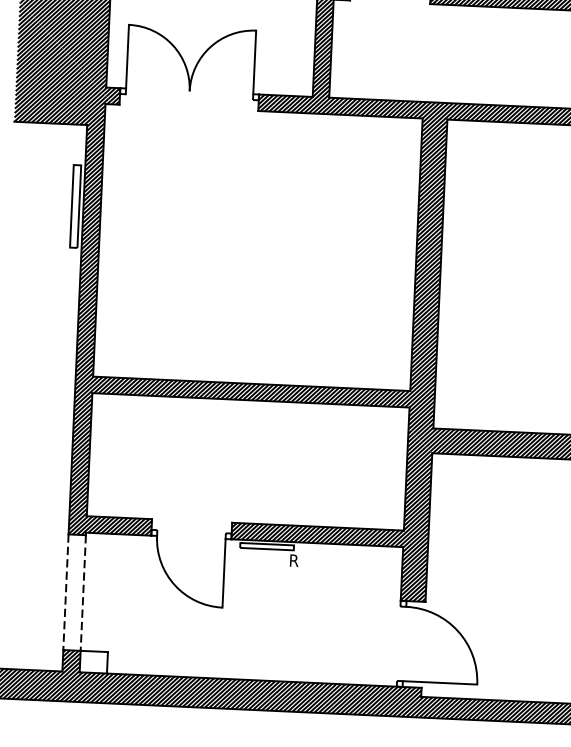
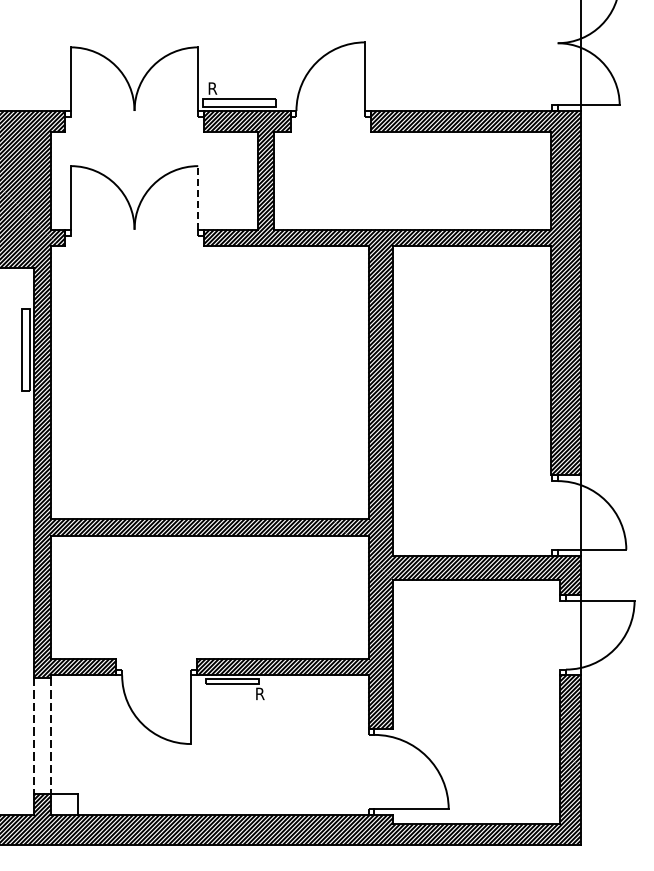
line: (255, 62) -> (198, 197), solid -> dashed

